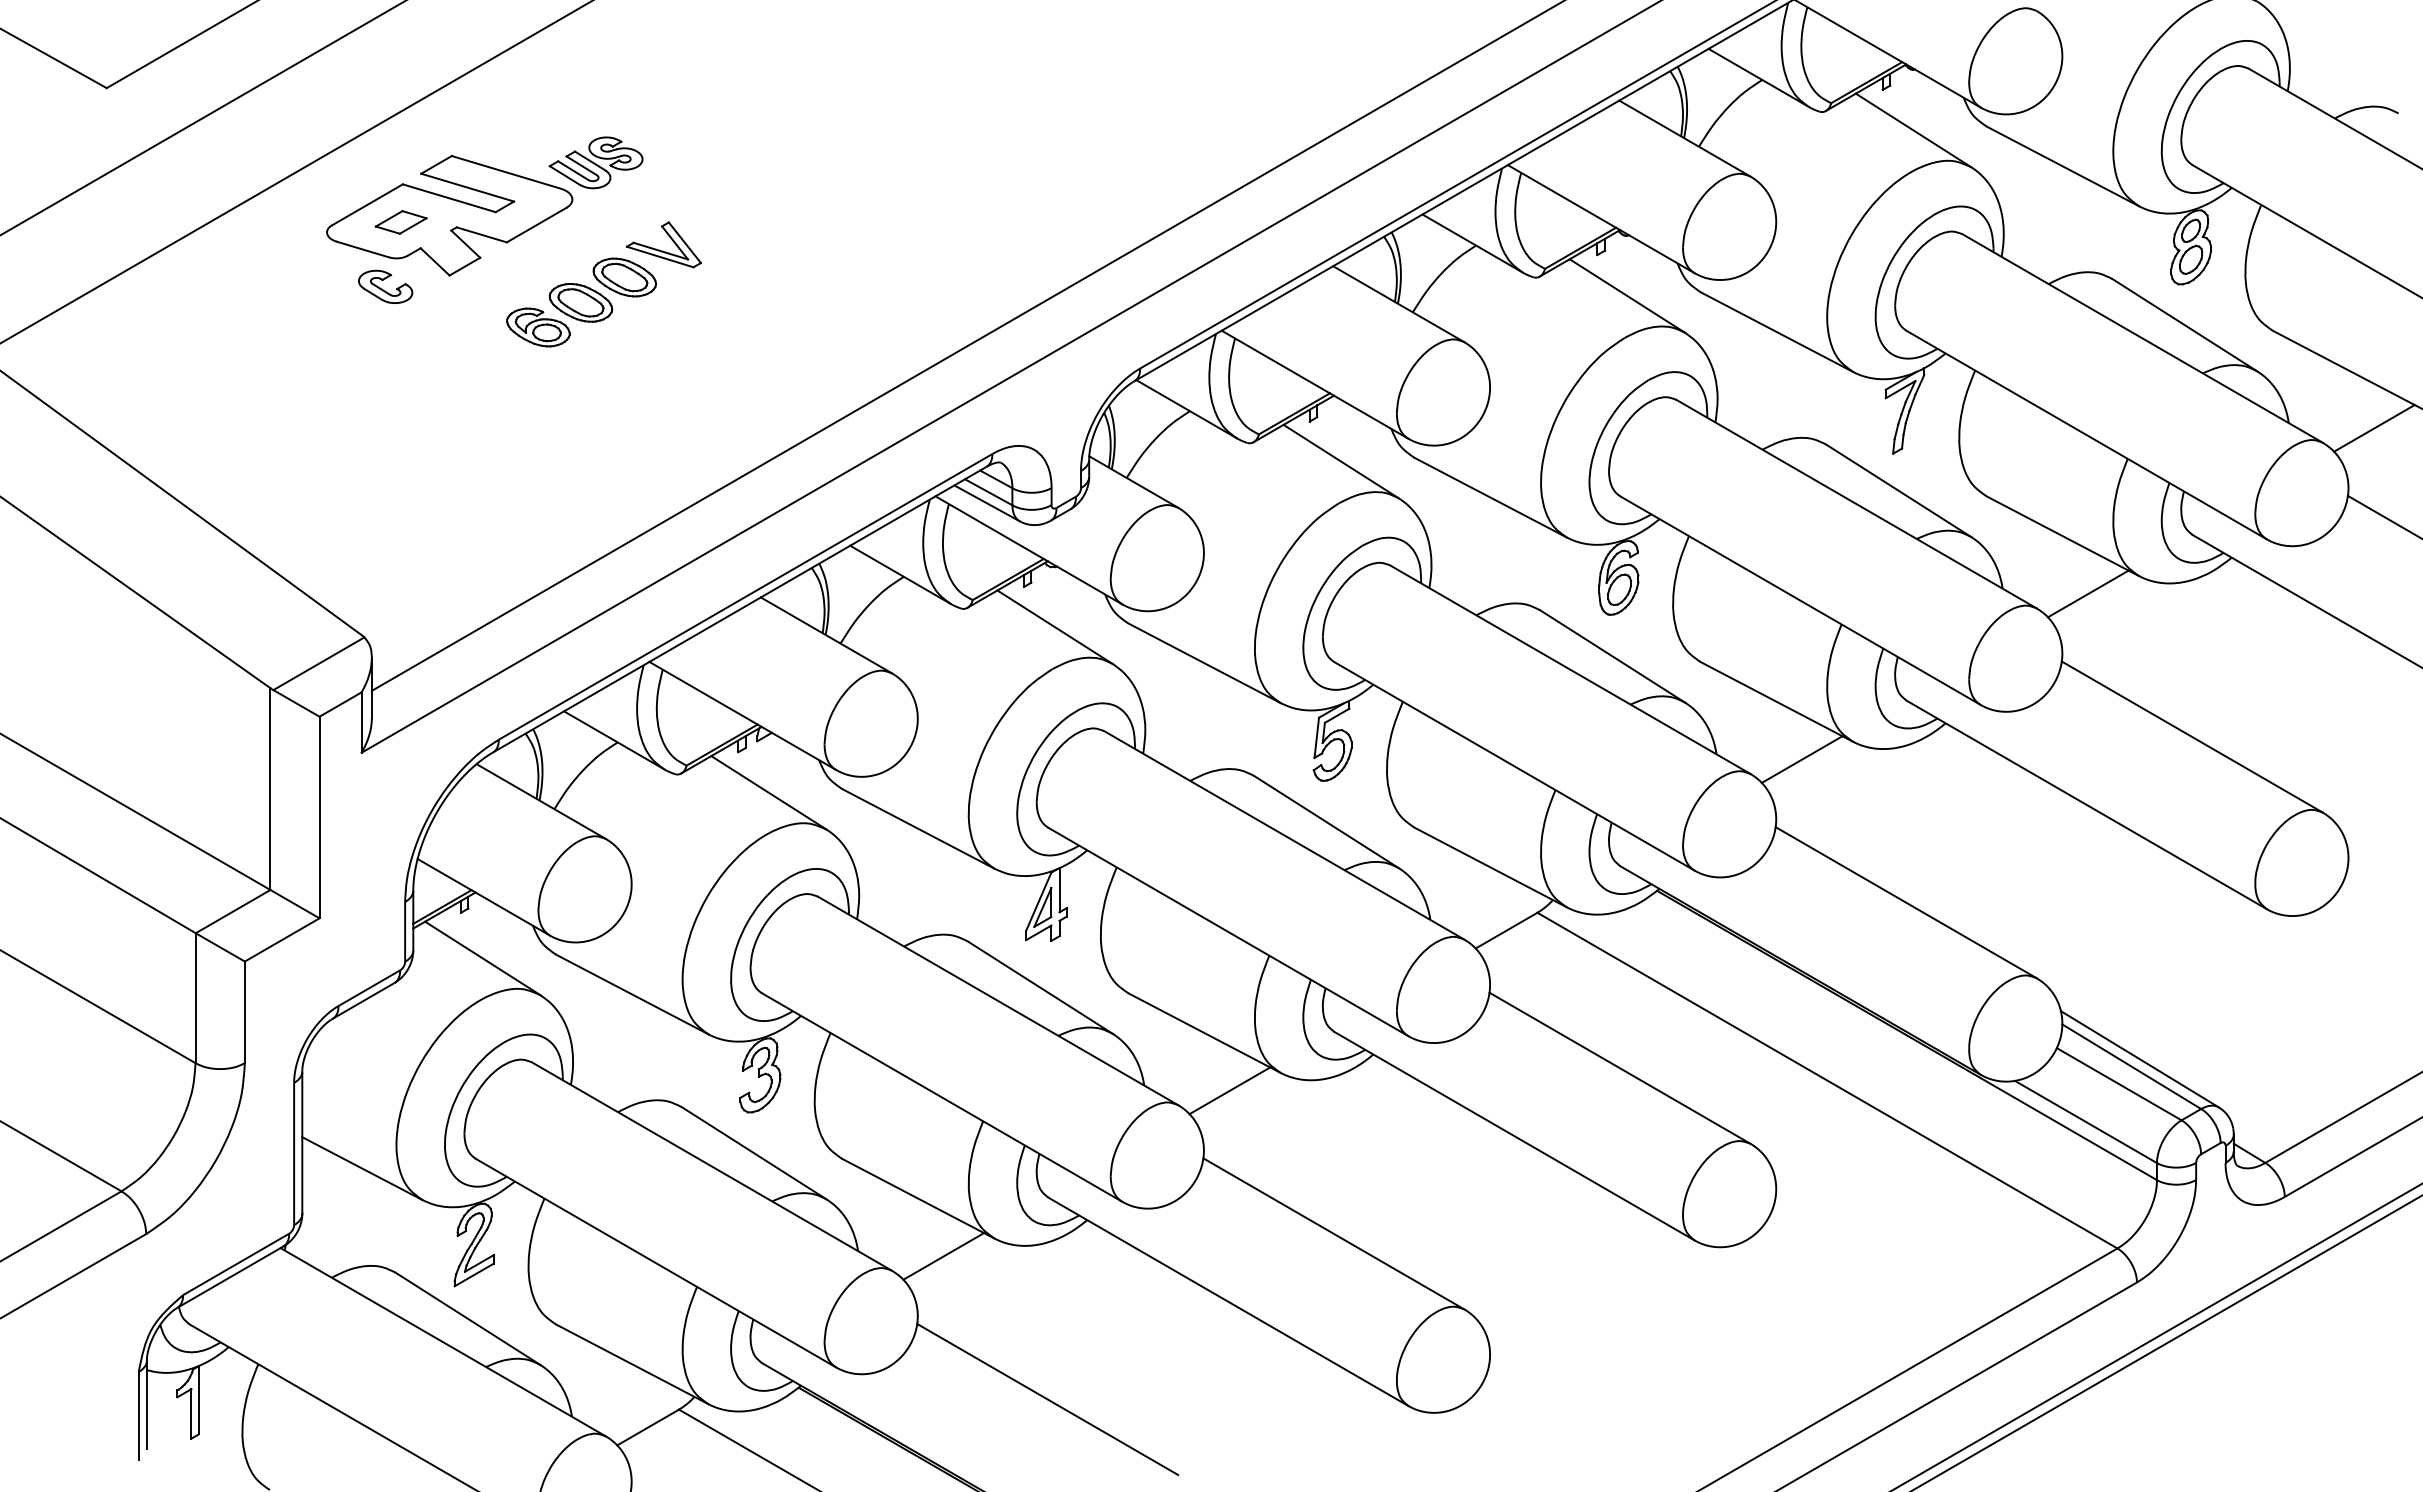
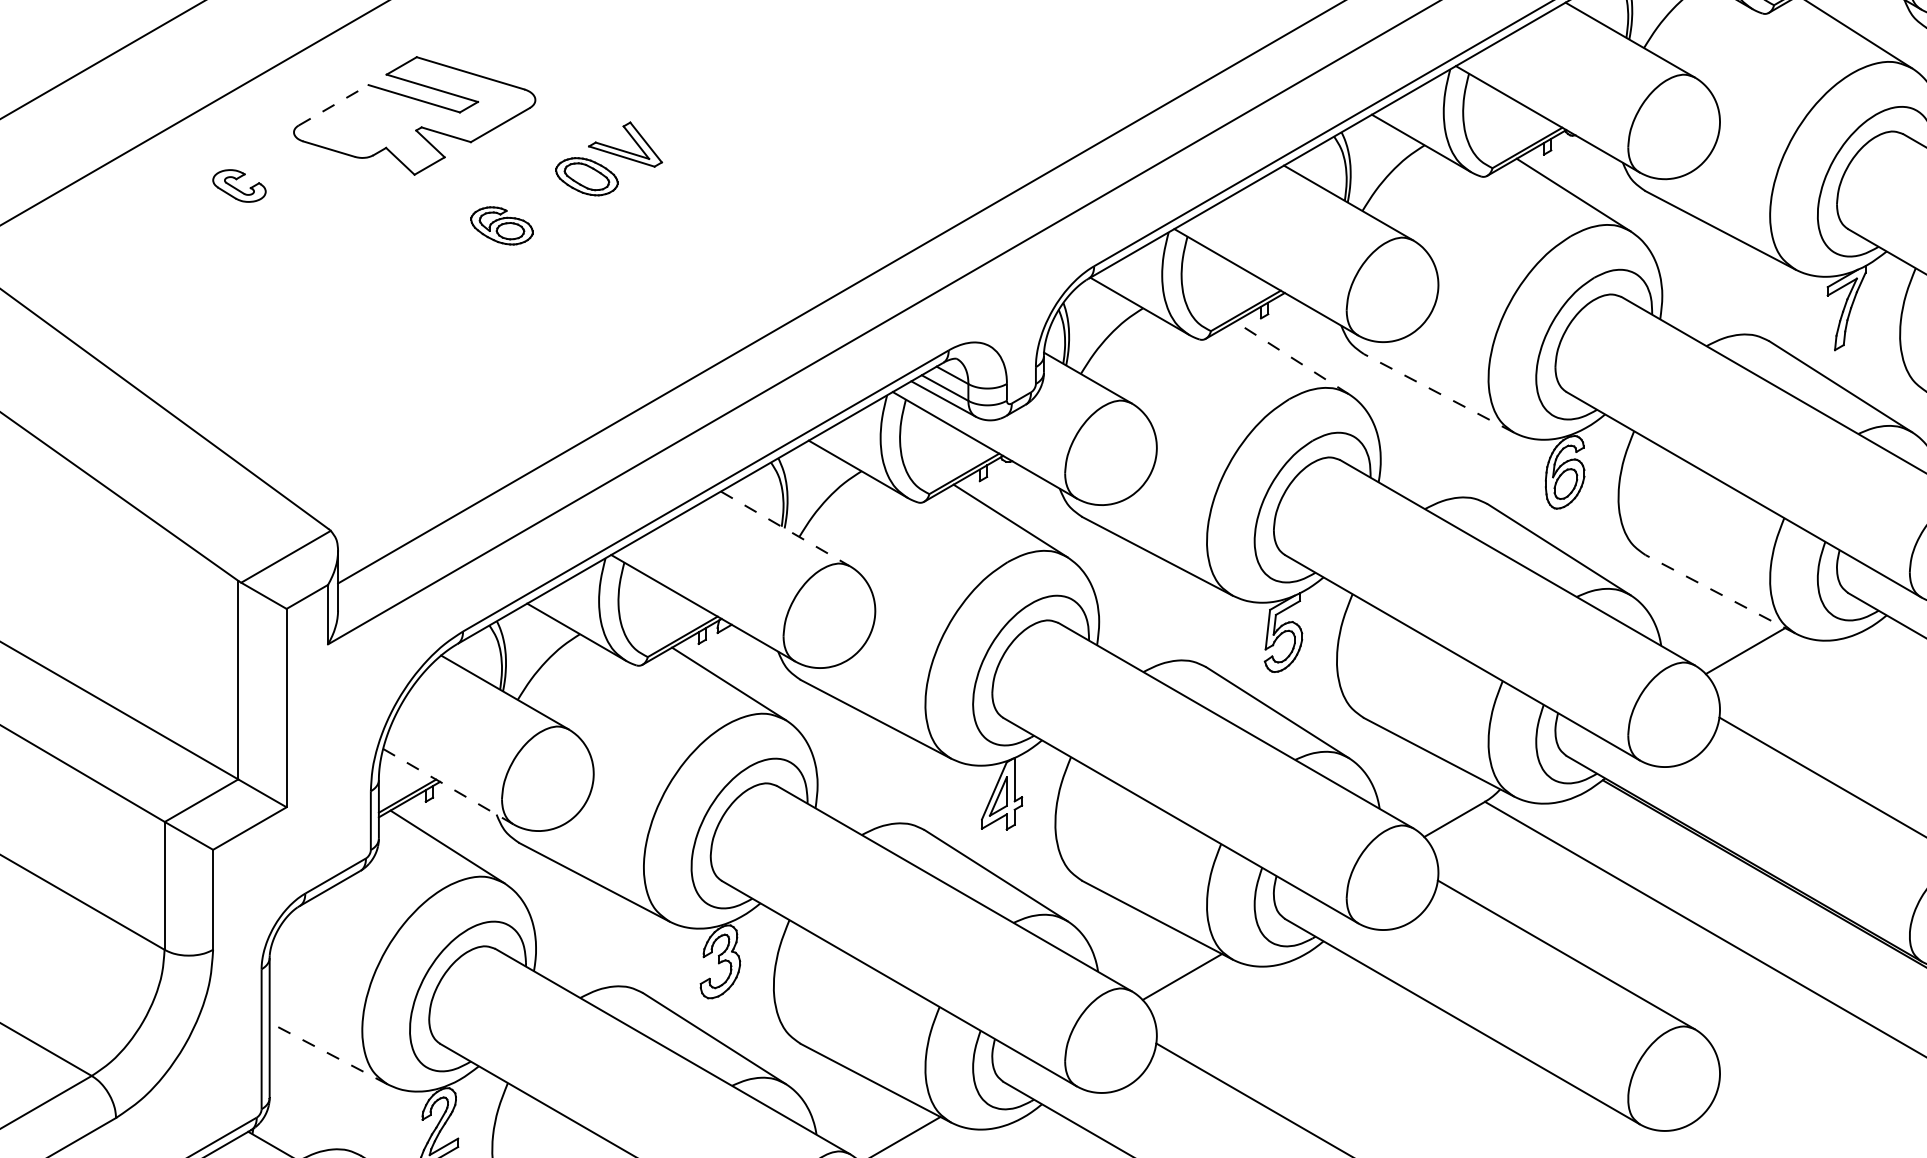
part: (595, 162) -> (558, 63), removed
line: (367, 204) -> (333, 104), solid -> dashed
part: (400, 222) -> (366, 122), removed
part: (385, 286) -> (239, 185), moved
part: (580, 302) -> (543, 201), removed
line: (1341, 461) -> (1292, 357), solid -> dashed
line: (1490, 497) -> (1438, 393), solid -> dashed
line: (826, 635) -> (785, 528), solid -> dashed
line: (1776, 701) -> (1720, 593), solid -> dashed
line: (484, 897) -> (448, 786), solid -> dashed
line: (362, 1168) -> (328, 1053), solid -> dashed

